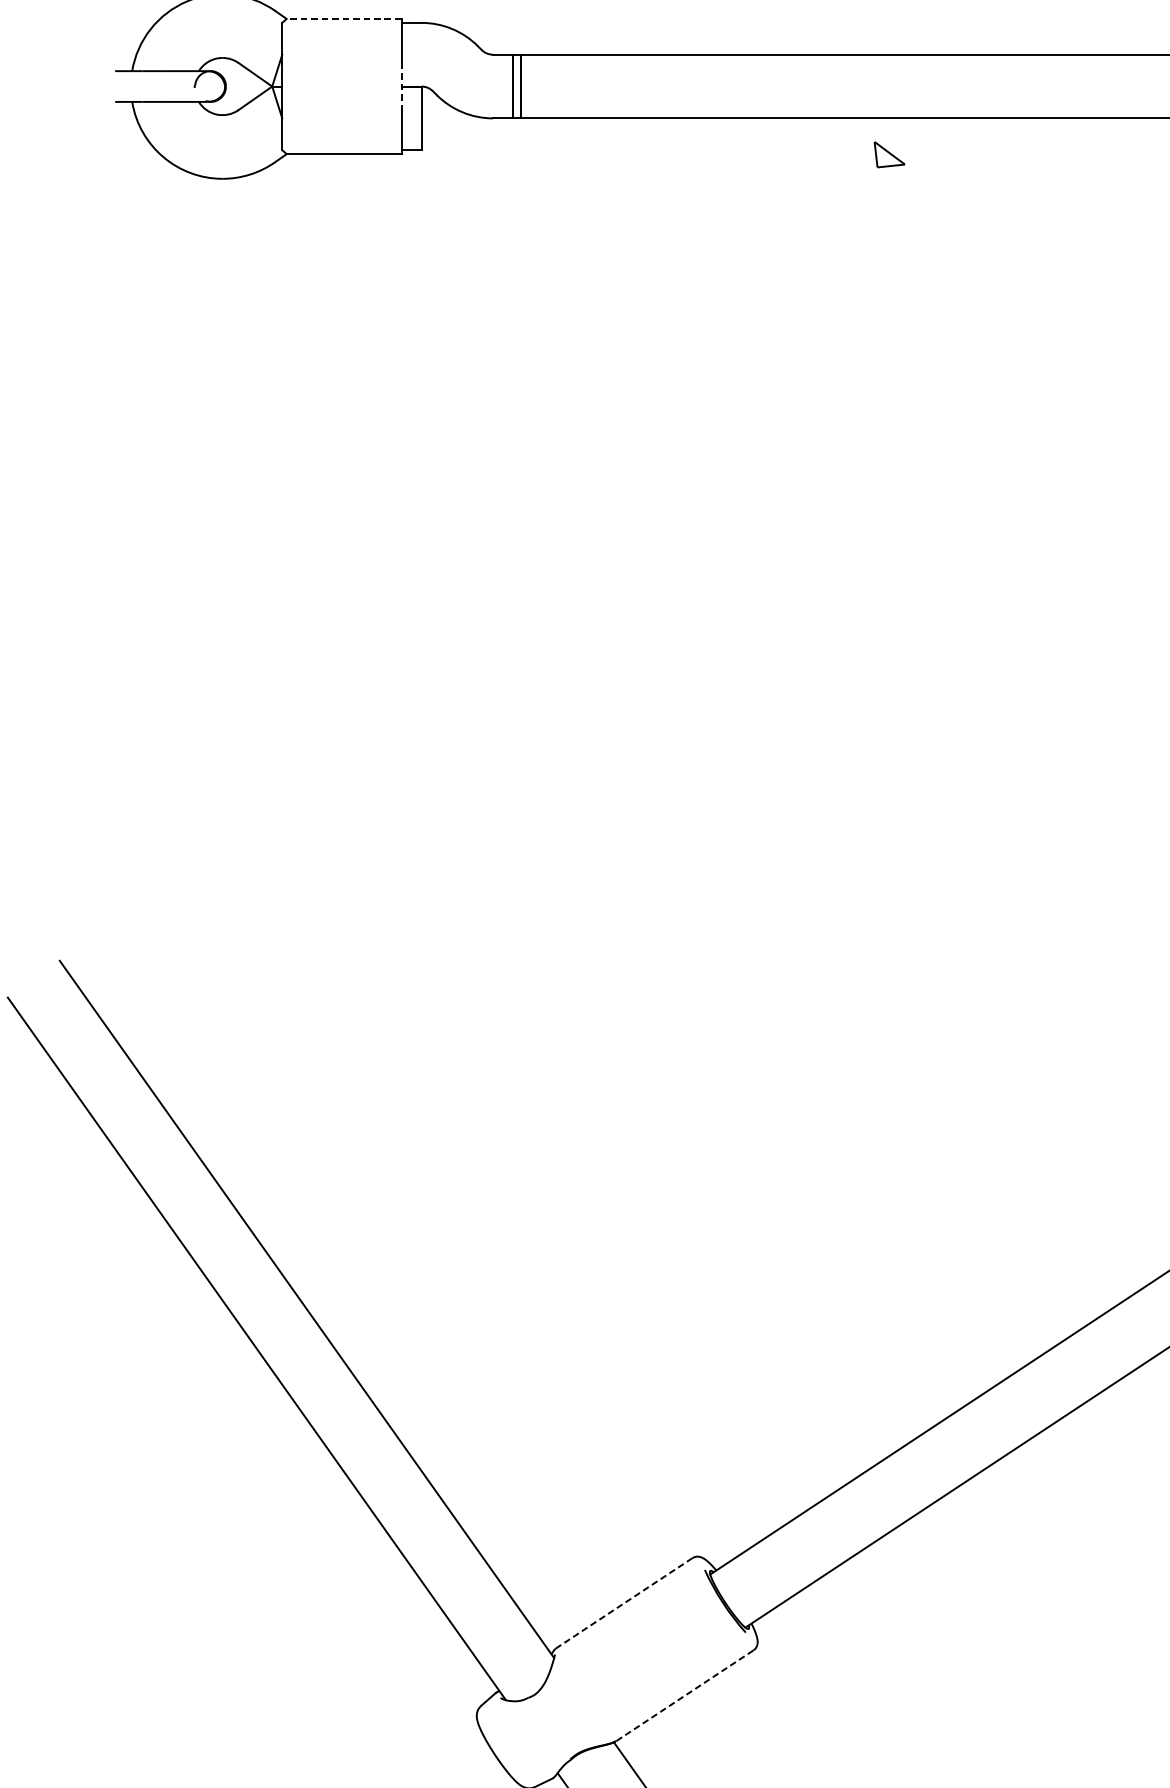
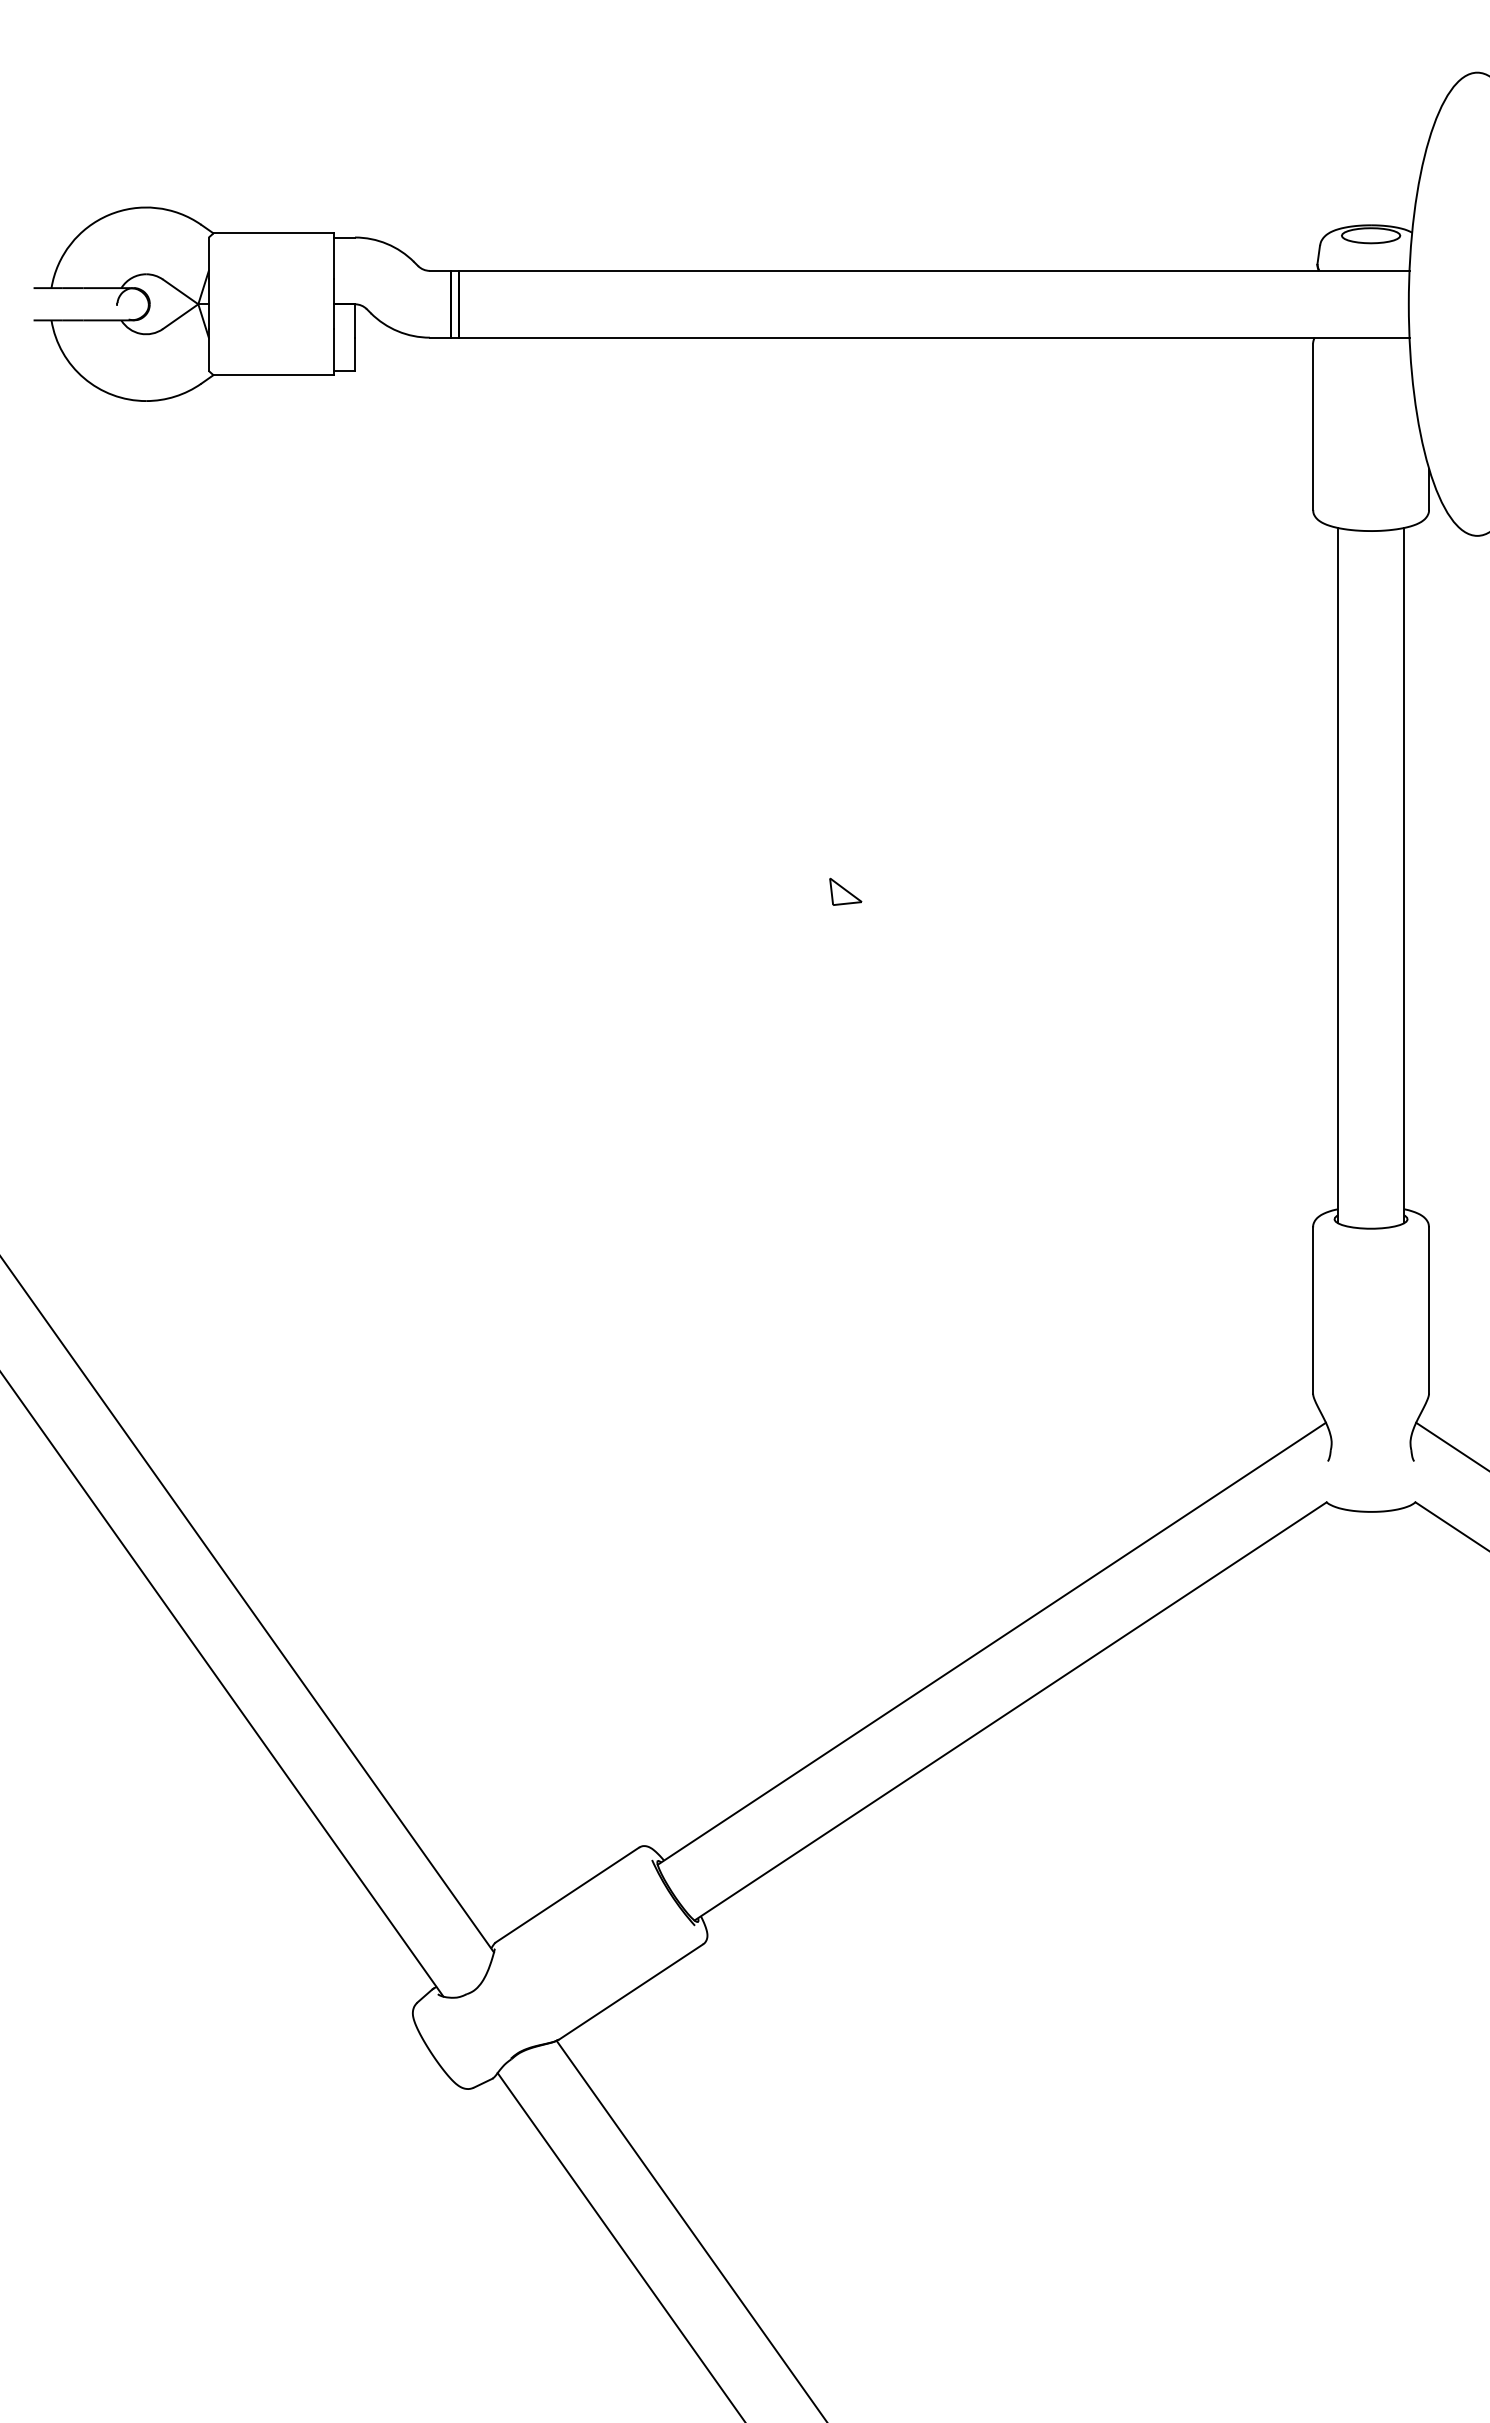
line: (343, 19) -> (273, 233), dashed -> solid
line: (402, 86) -> (334, 304), dashed -> solid
part: (889, 154) -> (845, 891), moved
line: (623, 1603) -> (566, 1895), dashed -> solid
line: (685, 1695) -> (631, 1991), dashed -> solid

